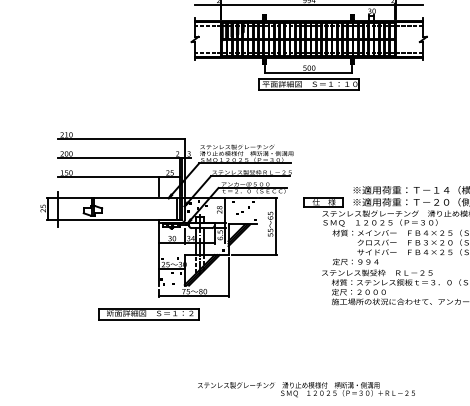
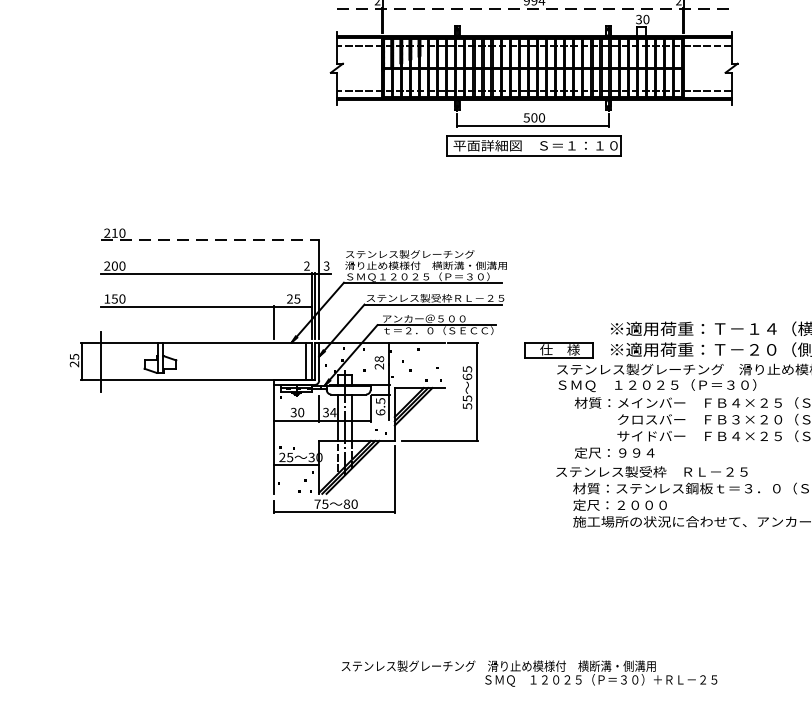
line: (309, 4) -> (534, 7), solid -> dashed
line: (122, 139) -> (211, 241), solid -> dashed
part: (148, 314) -> (256, 543), removed

